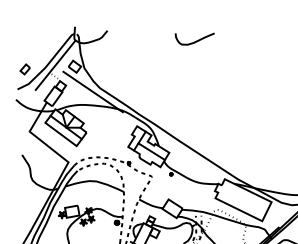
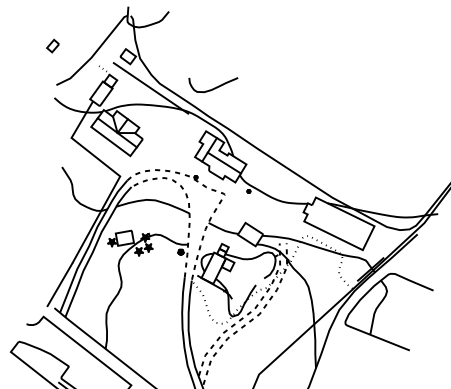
curve: (195, 41) -> (214, 87), moved
line: (55, 64) -> (103, 54), removed
part: (24, 68) -> (52, 45), moved

